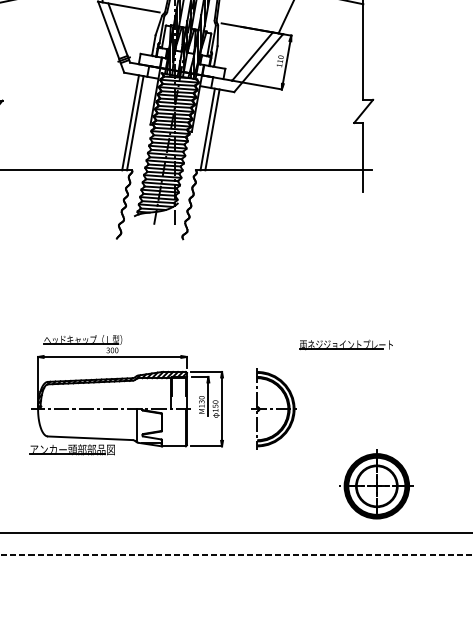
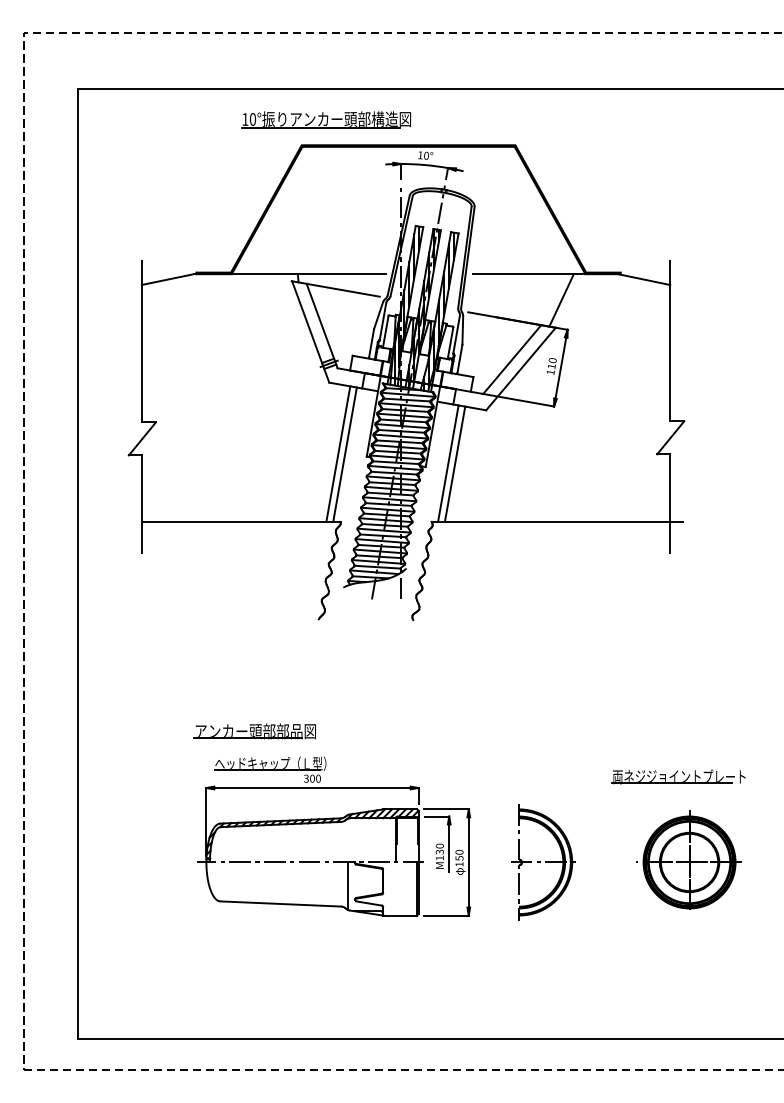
part: (345, 344) -> (678, 776), moved
part: (71, 449) -> (254, 731), moved
part: (376, 484) -> (688, 859), moved

